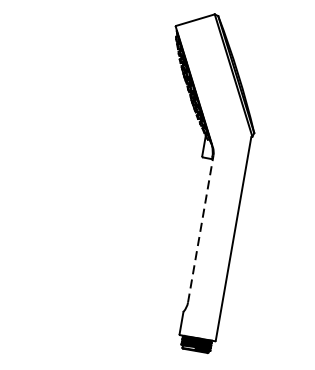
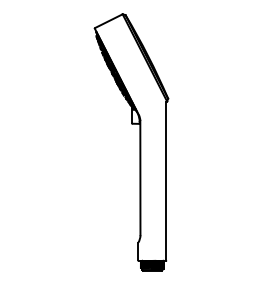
line: (201, 228) -> (140, 177), dashed -> solid

